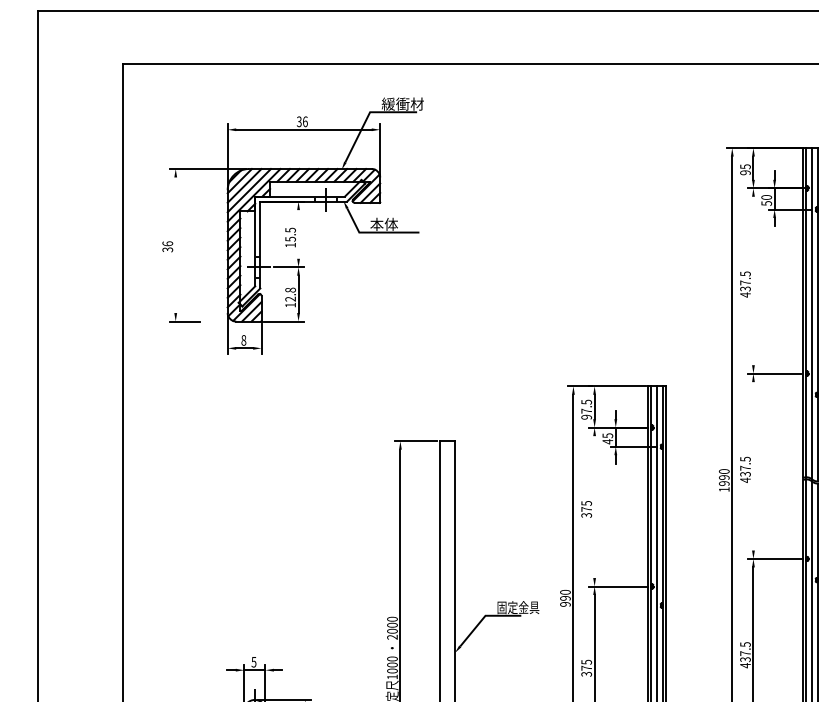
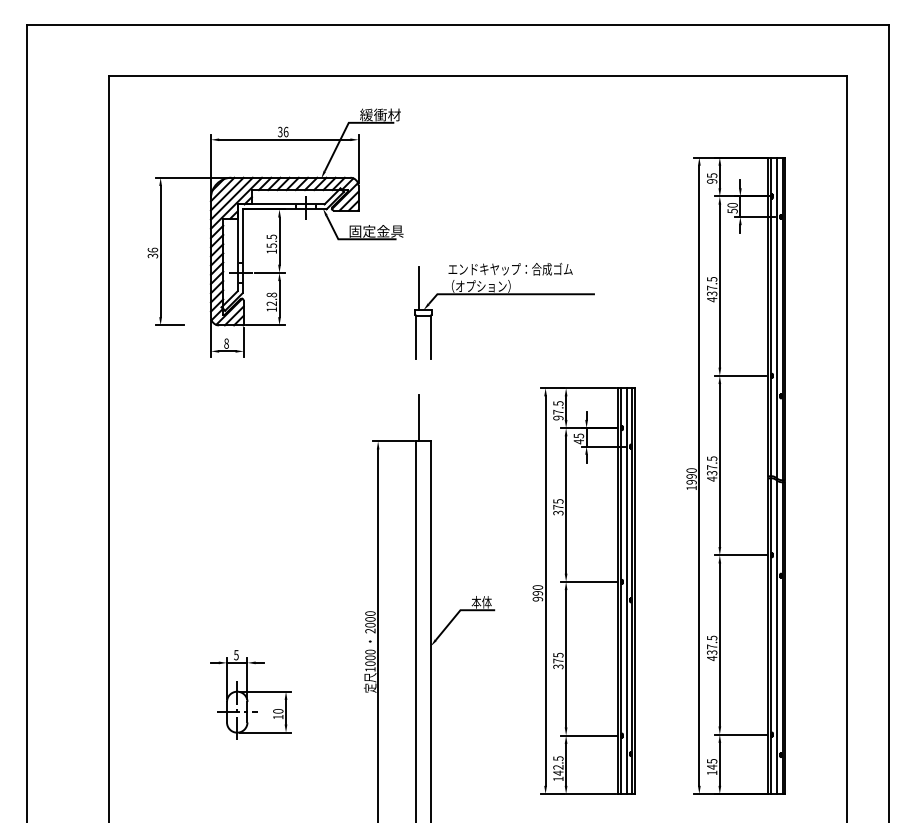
text: (398, 224) -> (376, 231), 本体 -> 固定金具
line: (298, 233) -> (279, 240), added
line: (175, 245) -> (160, 251), added
line: (753, 280) -> (719, 285), added
part: (530, 290) -> (504, 295), added
line: (443, 417) -> (419, 418), added
line: (753, 466) -> (719, 465), added
line: (595, 506) -> (566, 504), added
text: (517, 606) -> (491, 601), 固定金具 -> 本体

